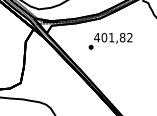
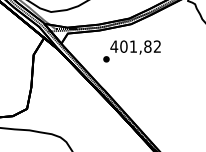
text: (110, 41) -> (131, 51), moved

